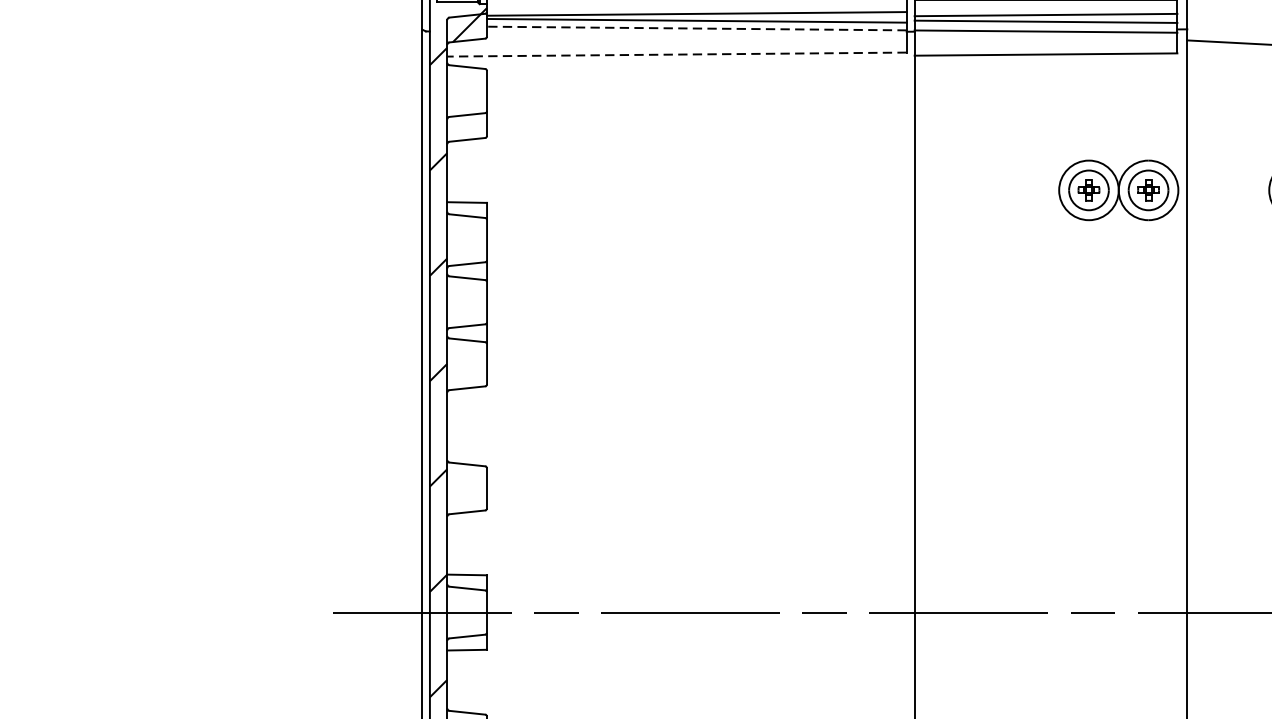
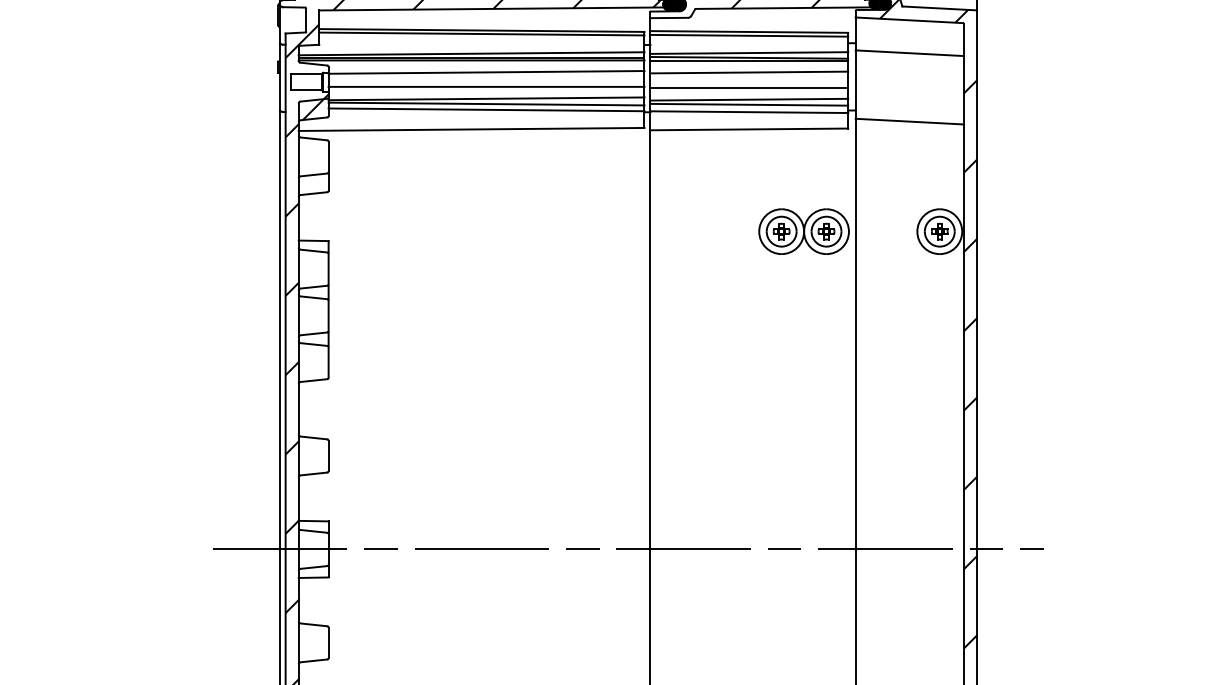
line: (696, 28) -> (486, 109), dashed -> solid
line: (676, 54) -> (471, 129), dashed -> solid

